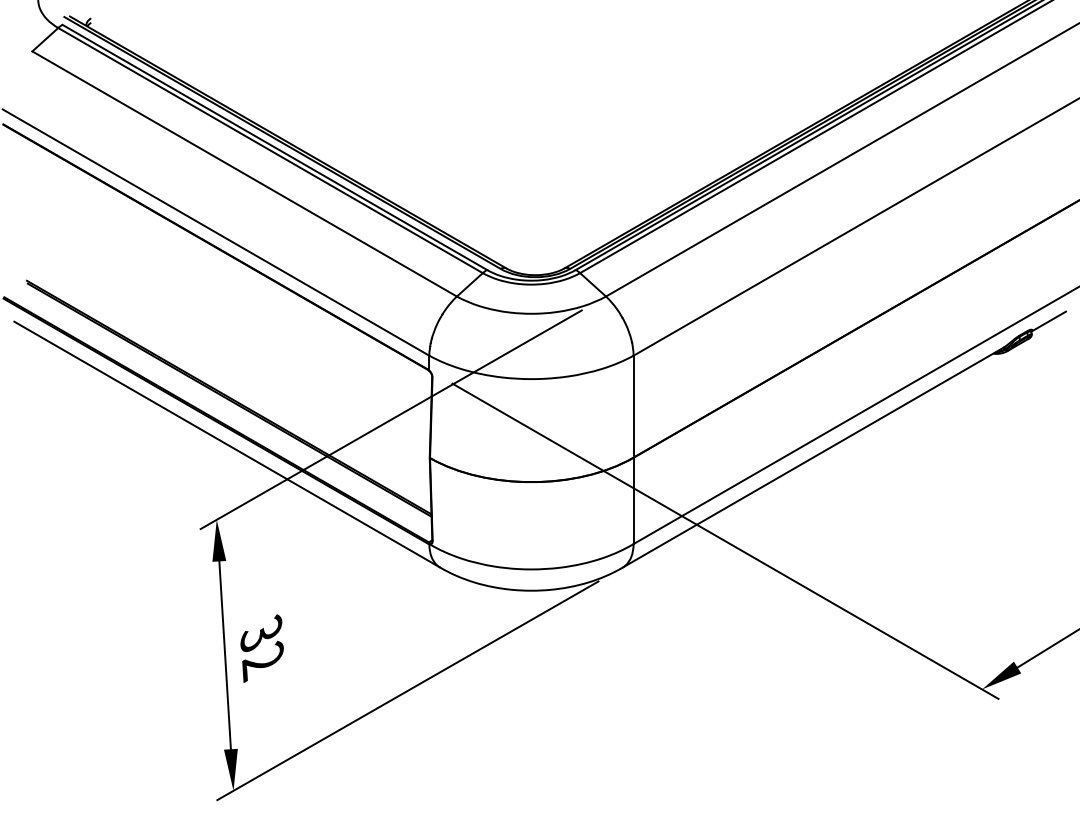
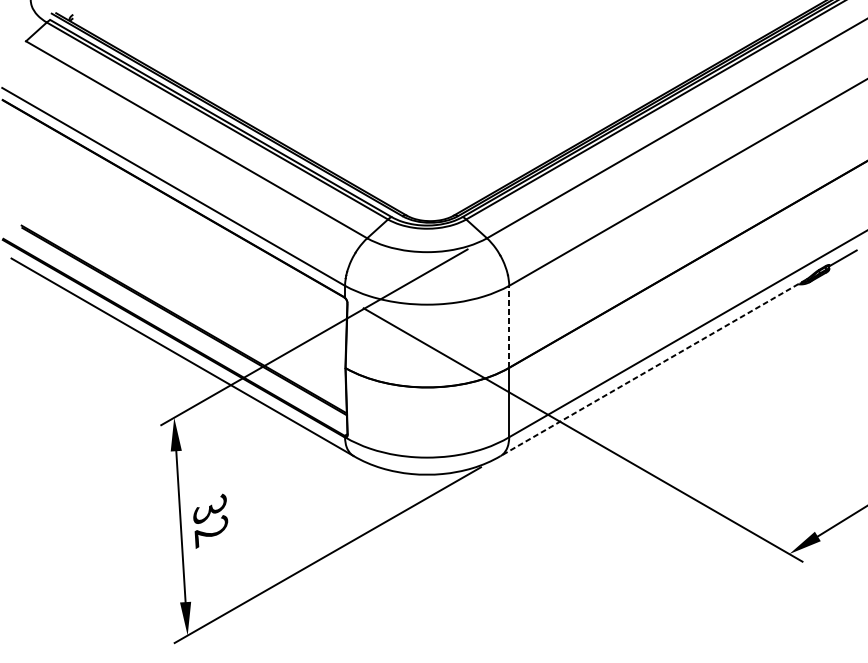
line: (633, 406) -> (509, 326), solid -> dashed
line: (812, 457) -> (653, 367), solid -> dashed

